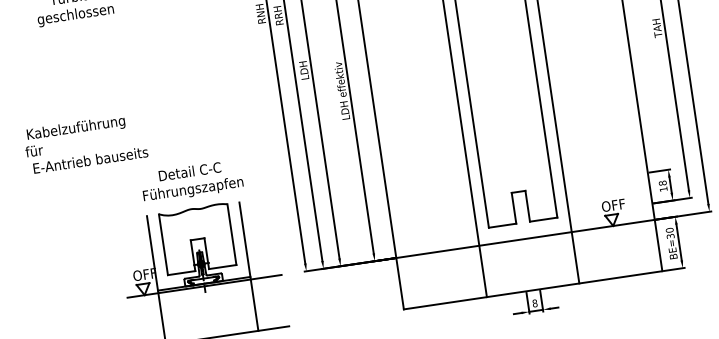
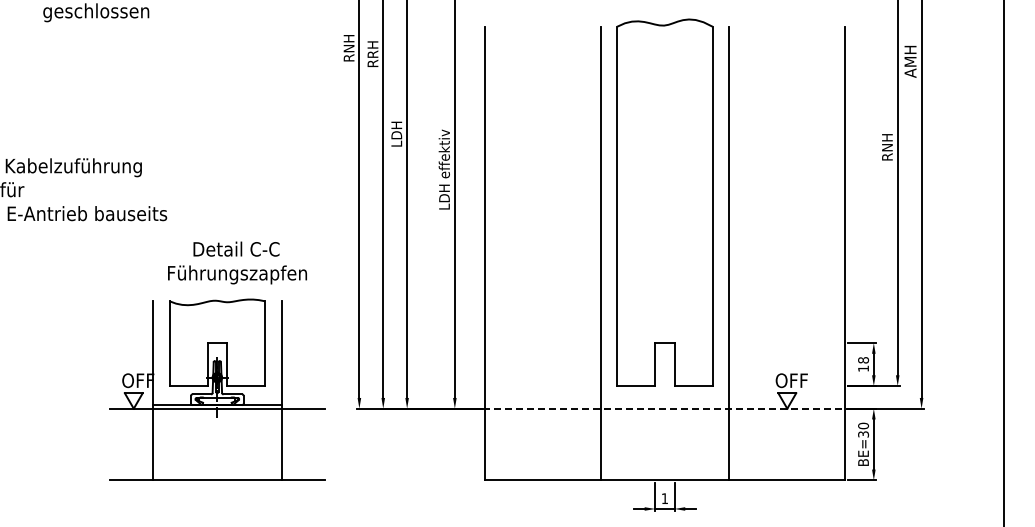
text: (657, 28) -> (887, 147), TAH -> RNH
text: (192, 181) -> (237, 262), moved
line: (525, 238) -> (665, 408), solid -> dashed
text: (534, 303) -> (664, 498), 8 -> 1

